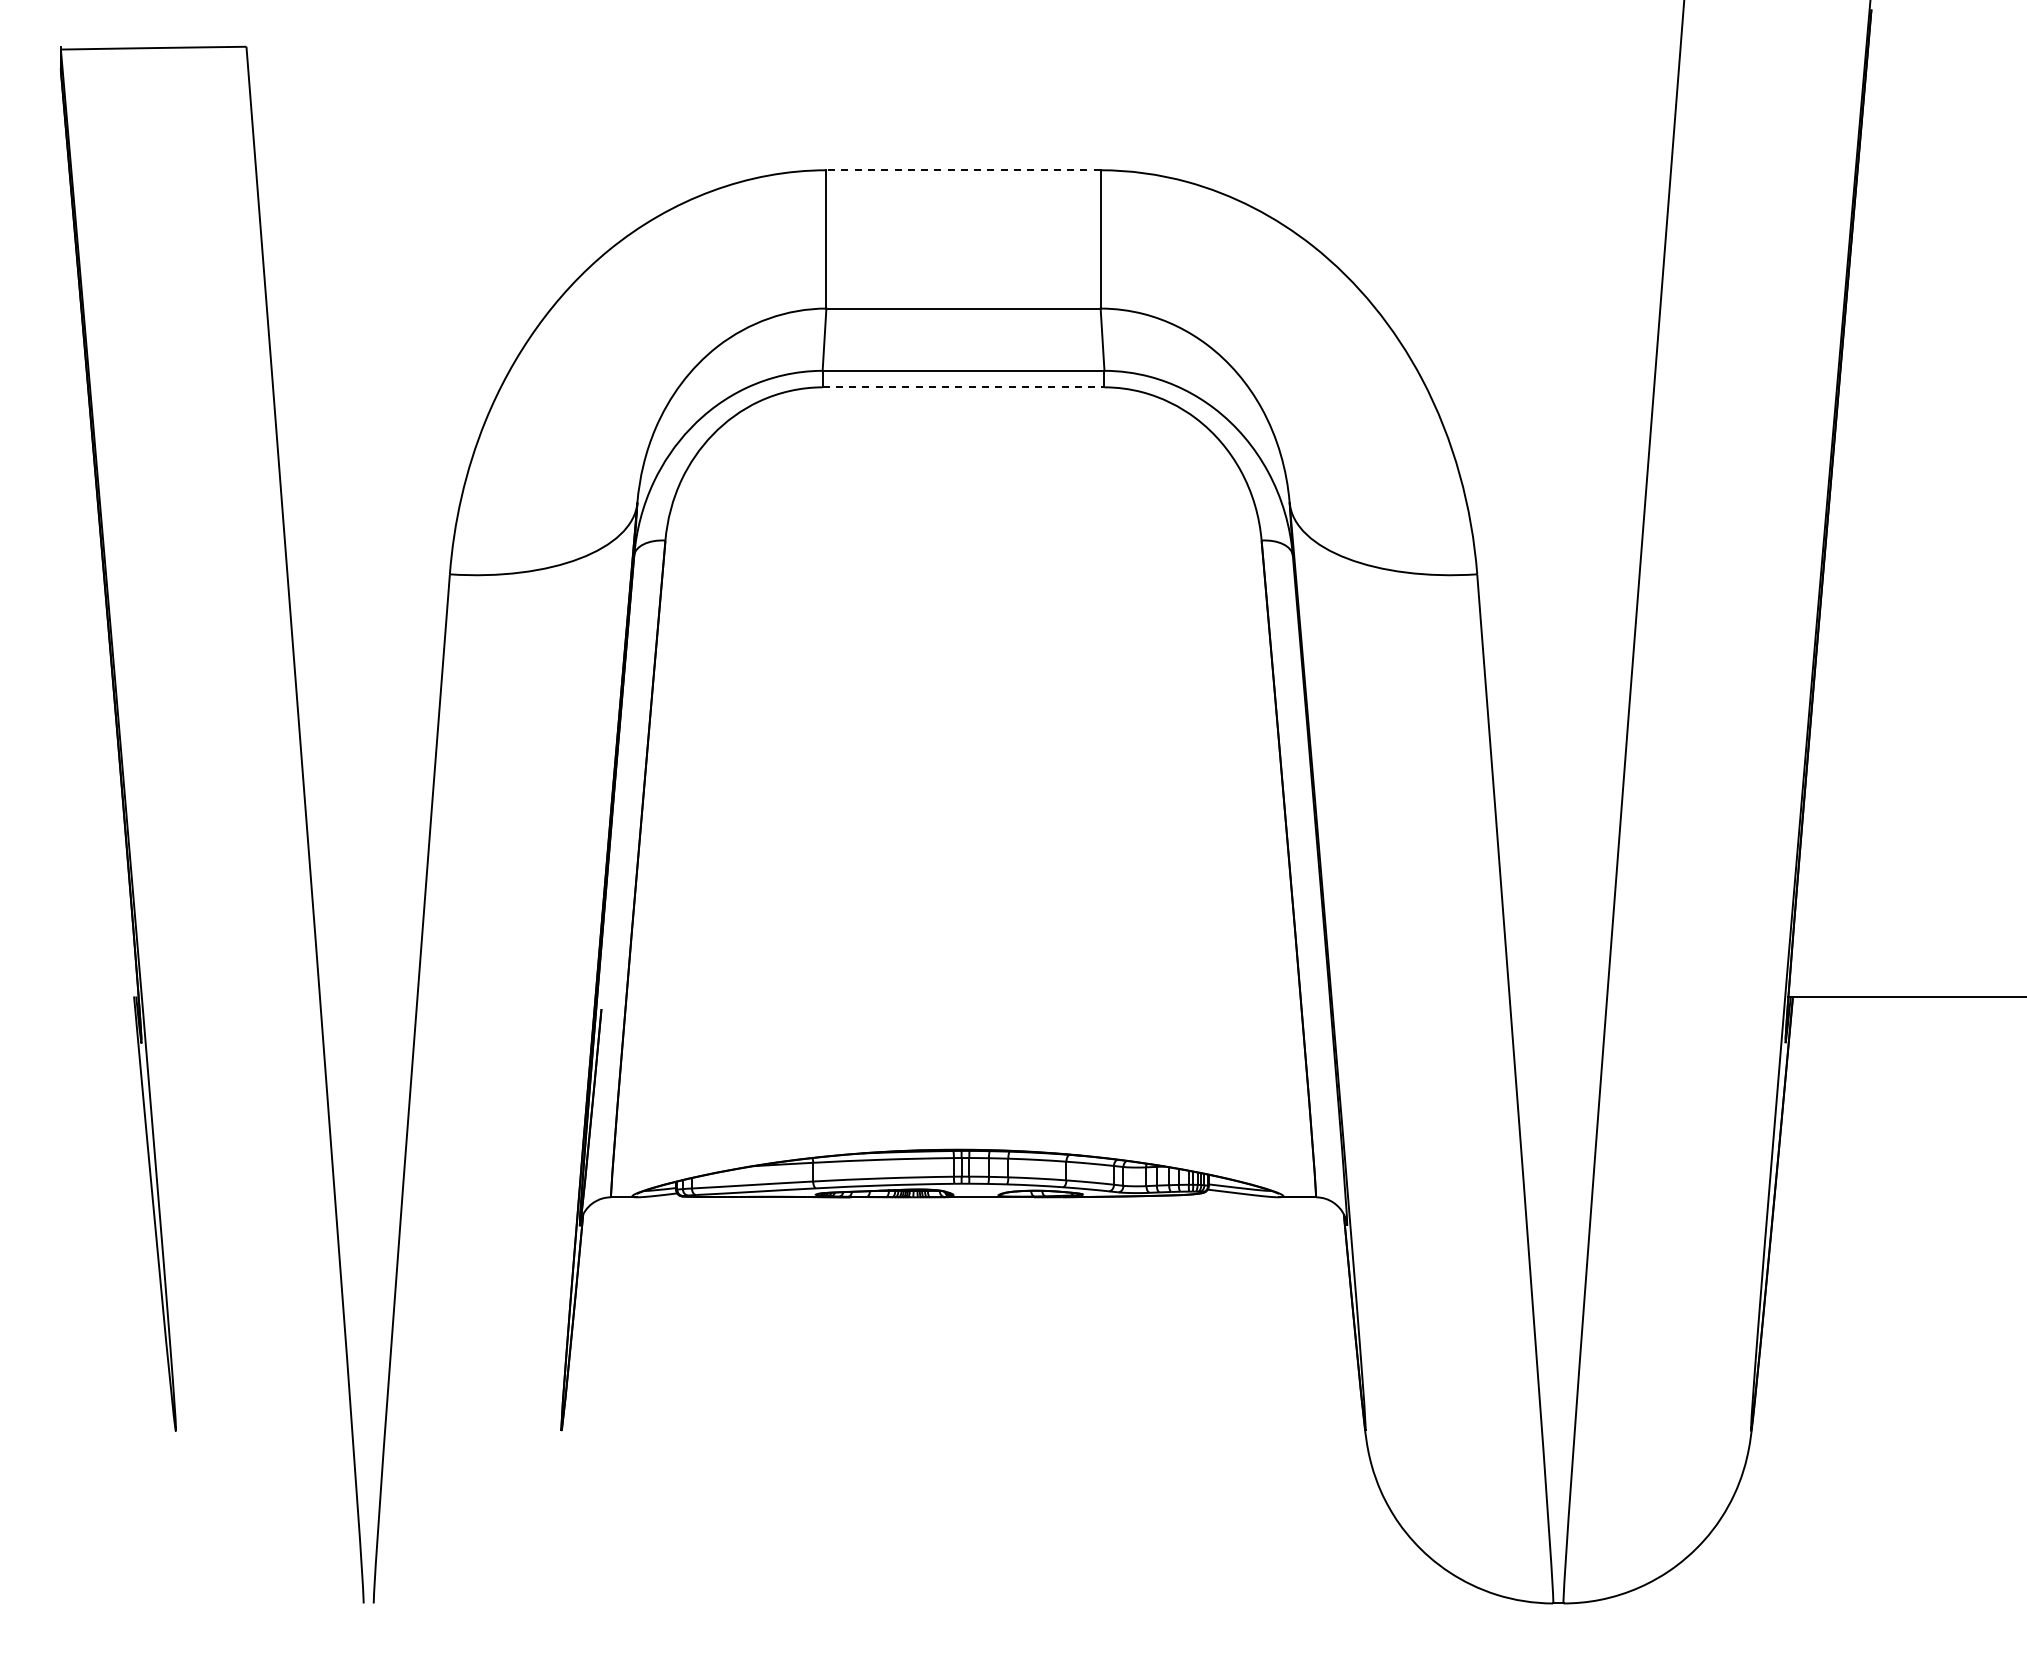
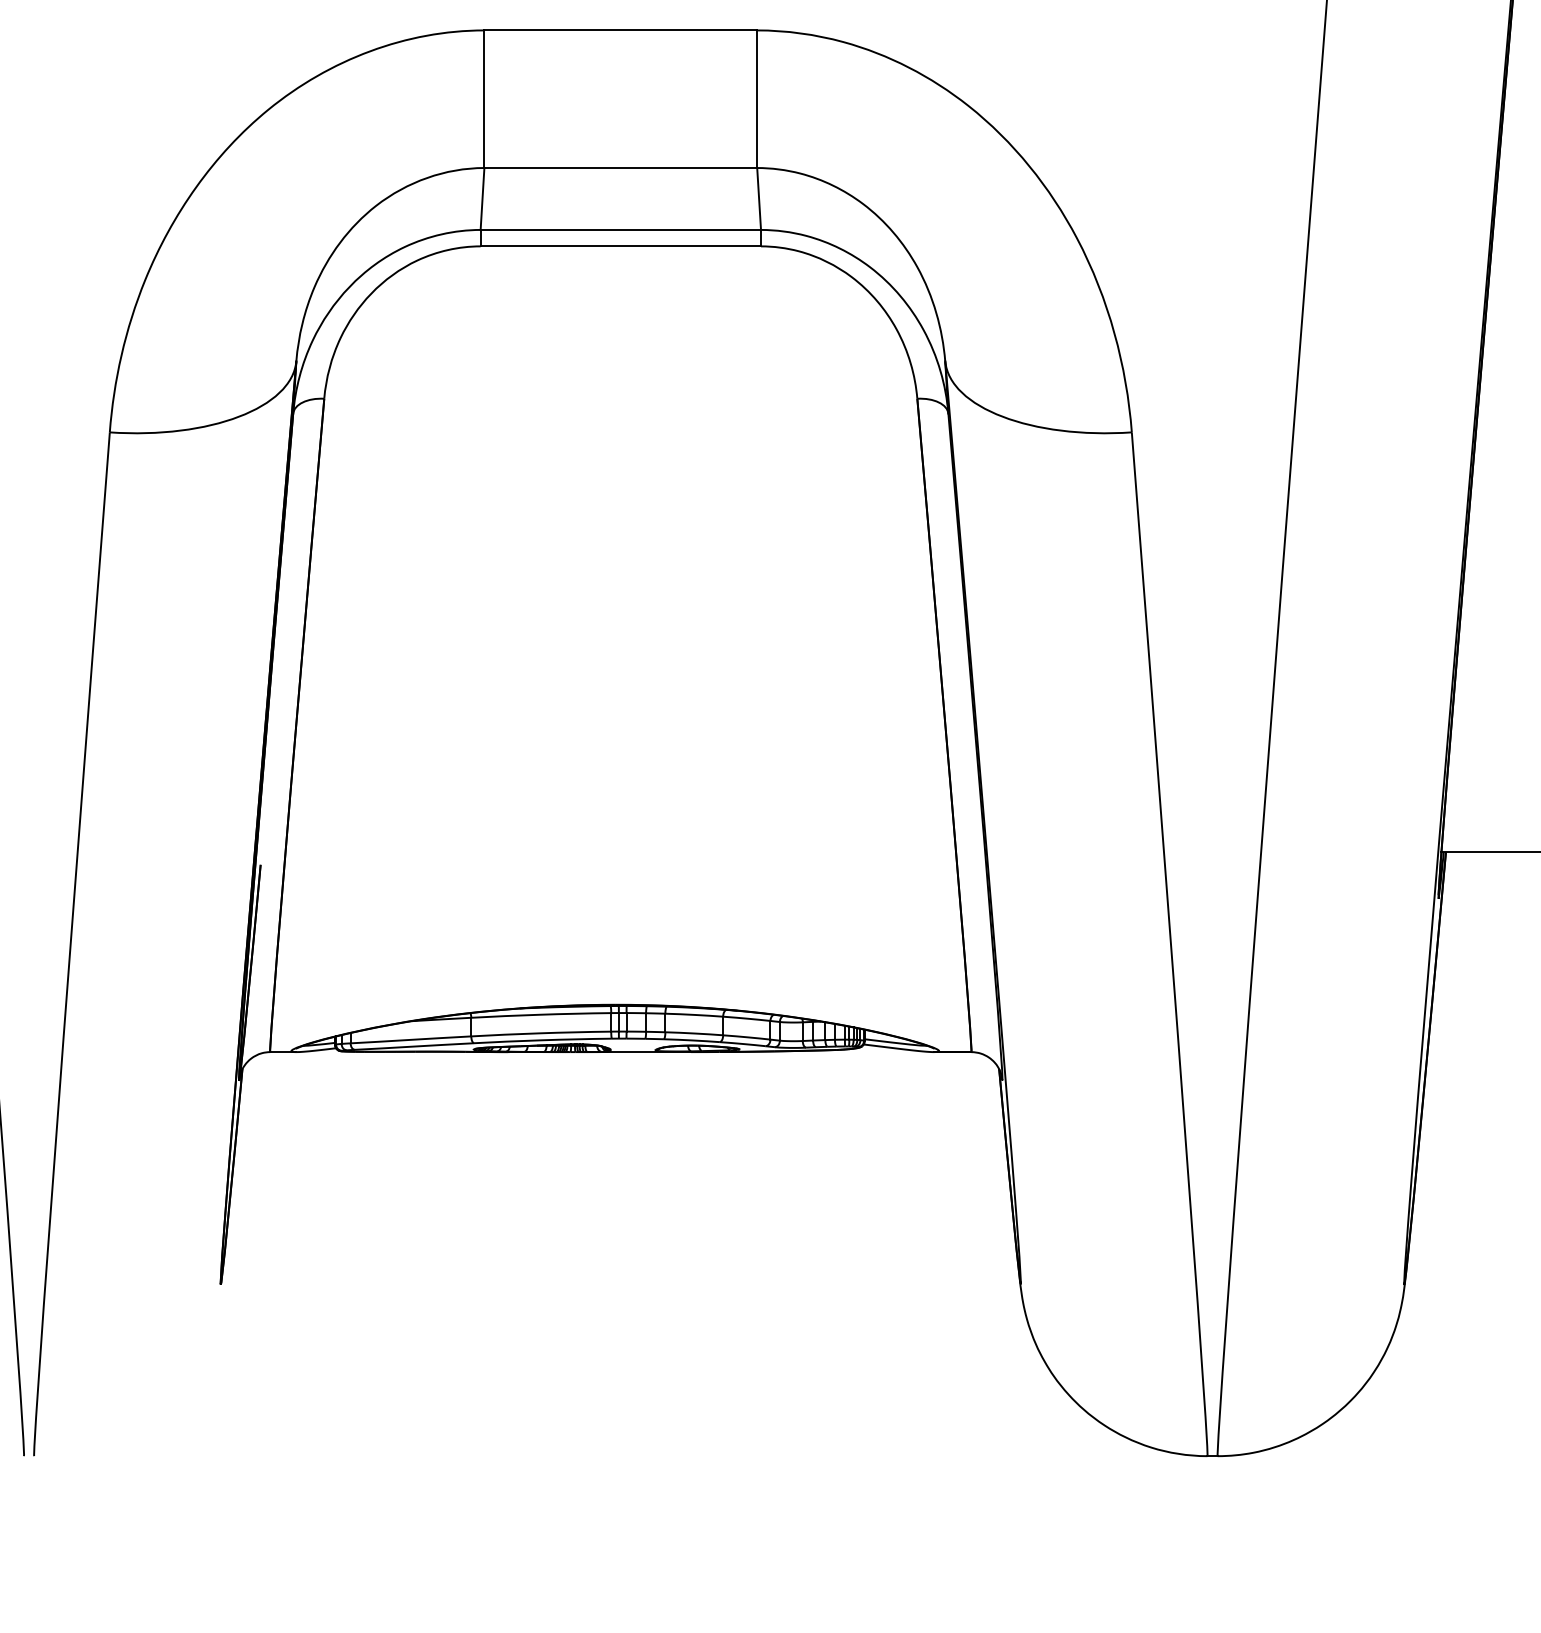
line: (963, 170) -> (620, 30), dashed -> solid
line: (963, 387) -> (620, 246), dashed -> solid

